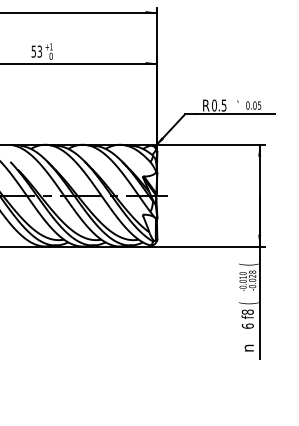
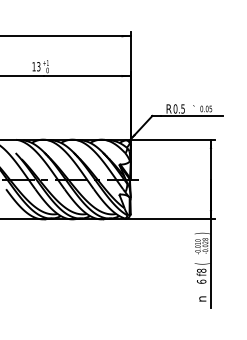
text: (33, 51) -> (33, 66), 53 -> 13
text: (247, 264) -> (201, 233), ( -> )

